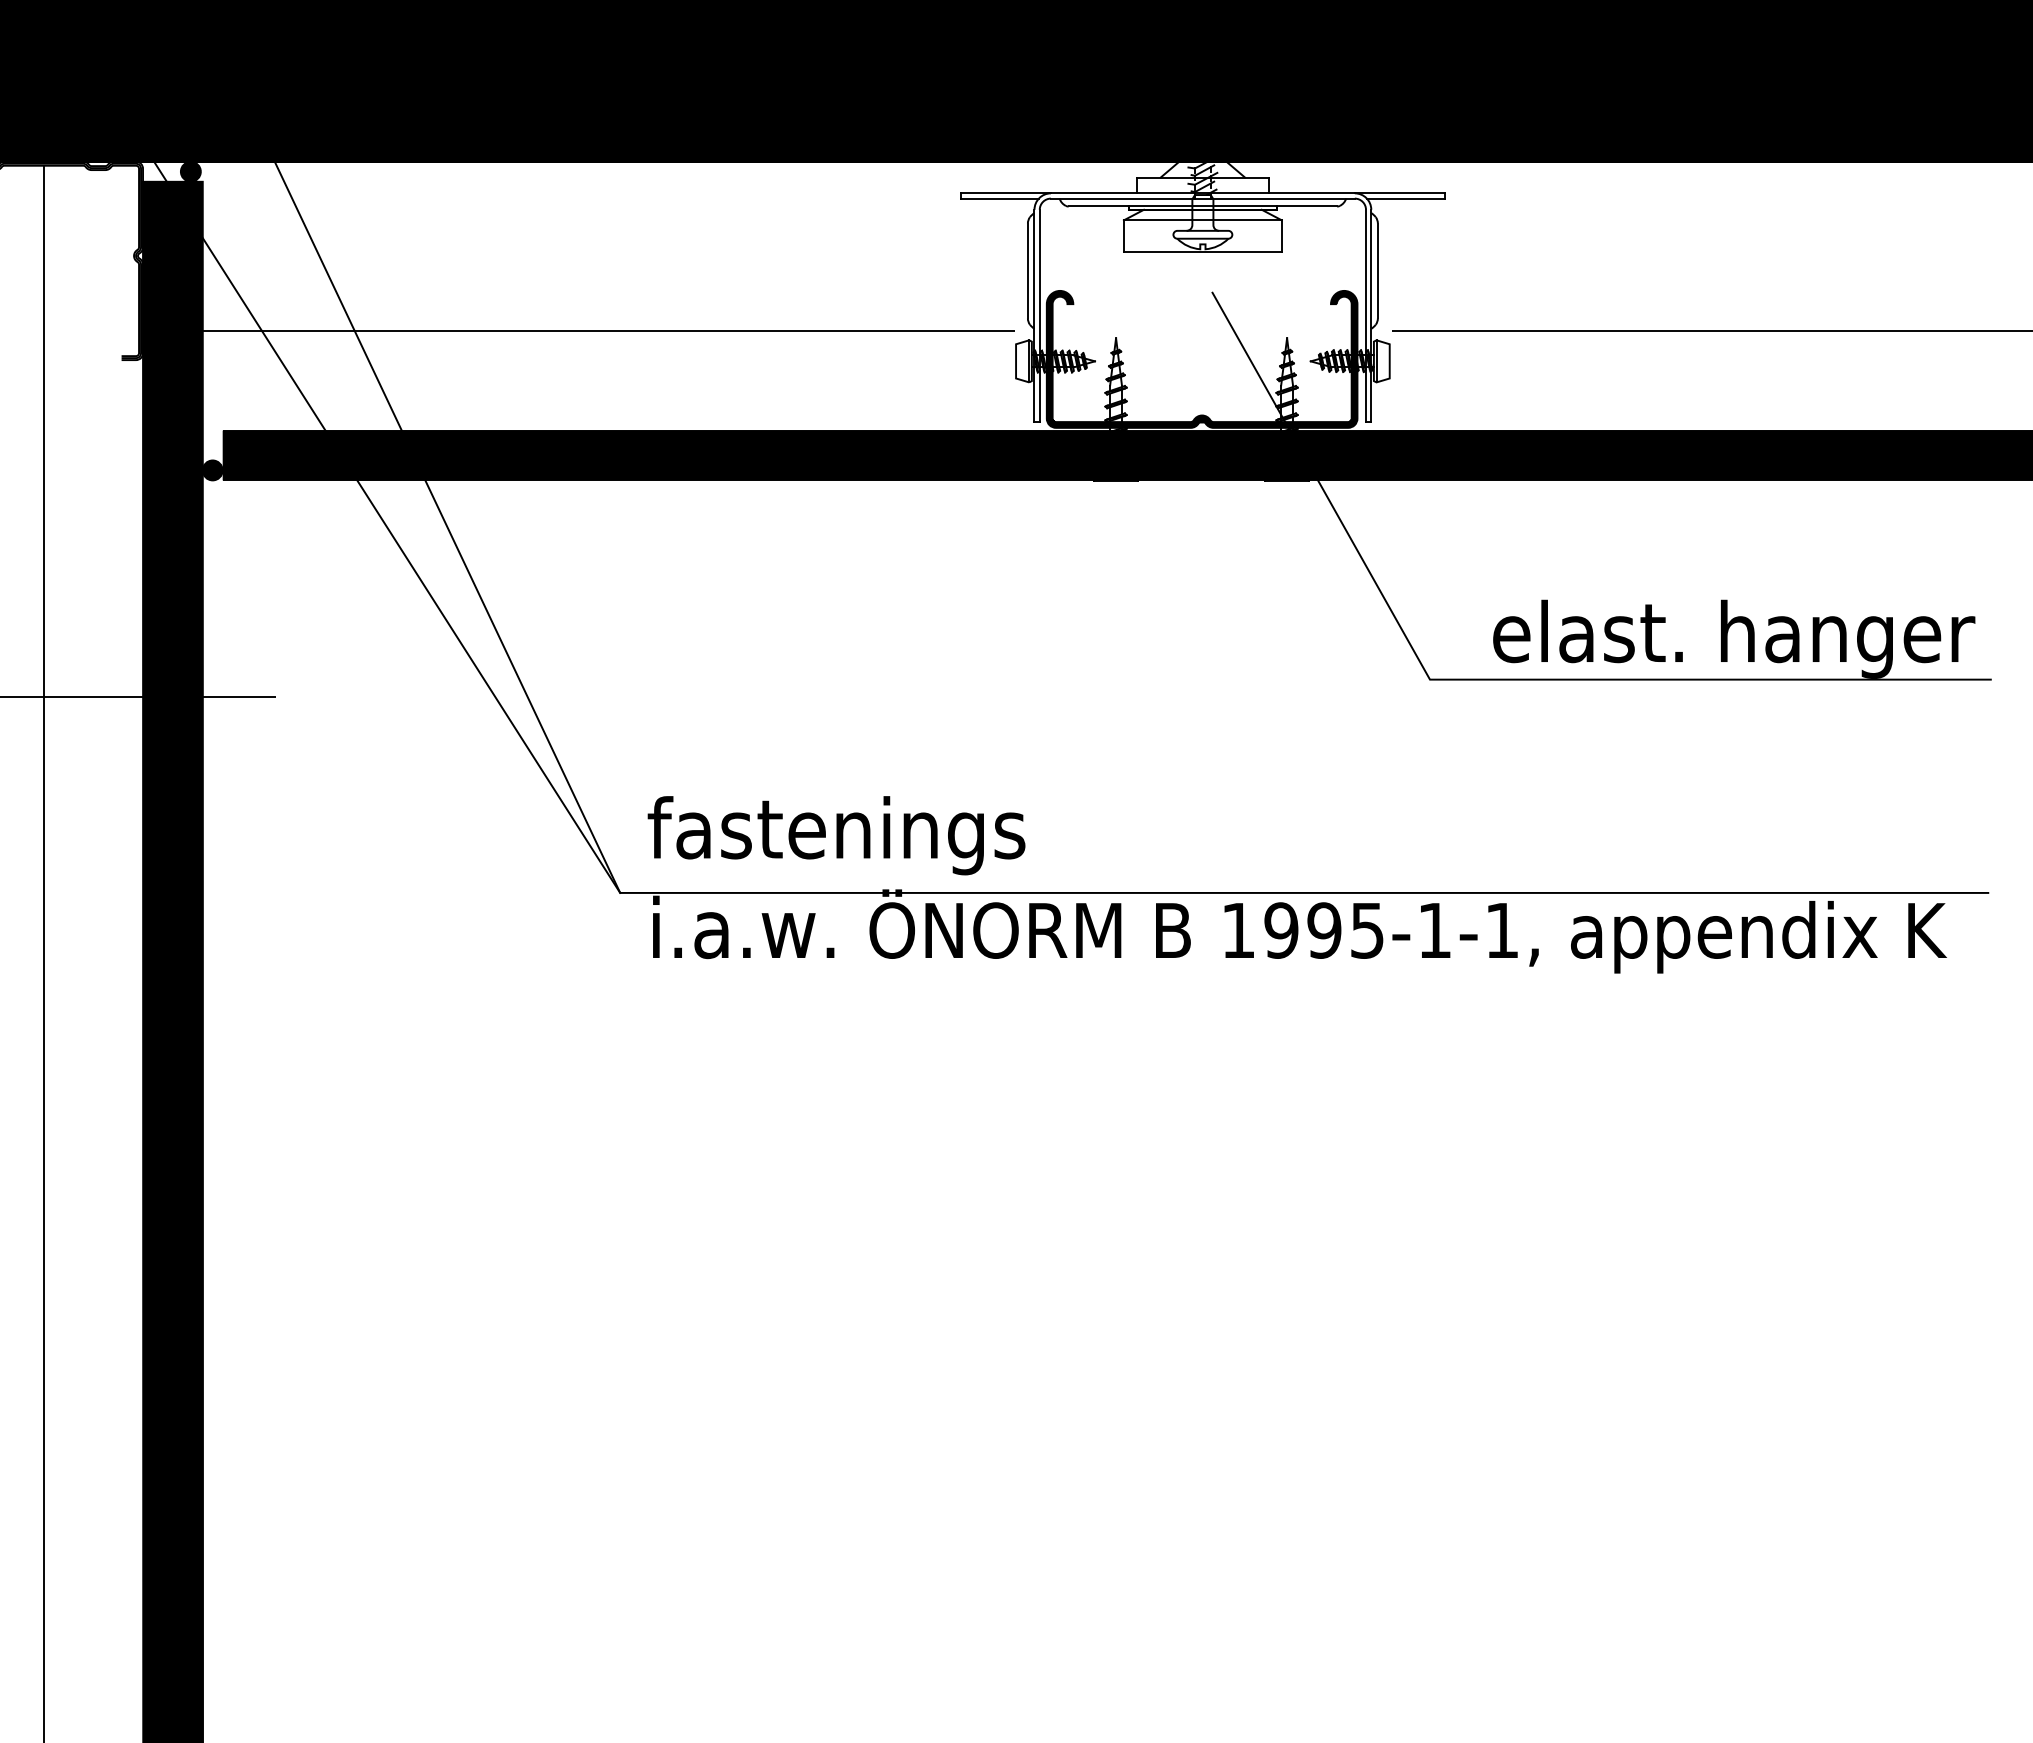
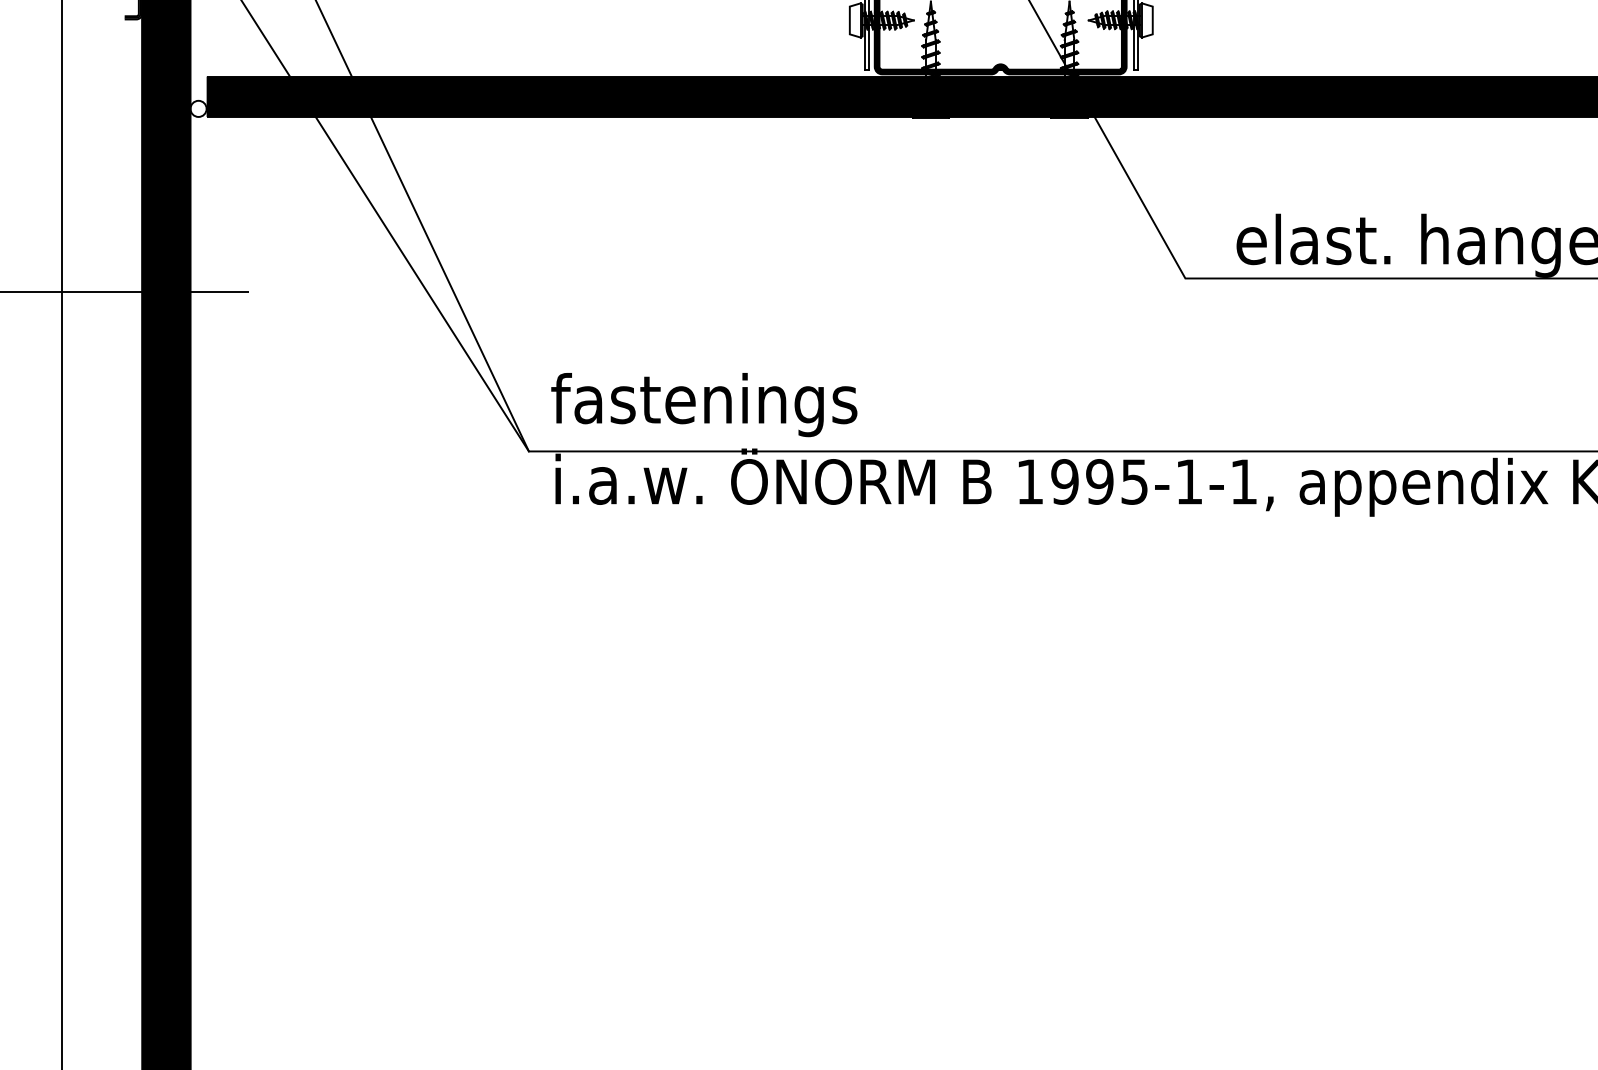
fill: (212, 470) -> (198, 108), removed

